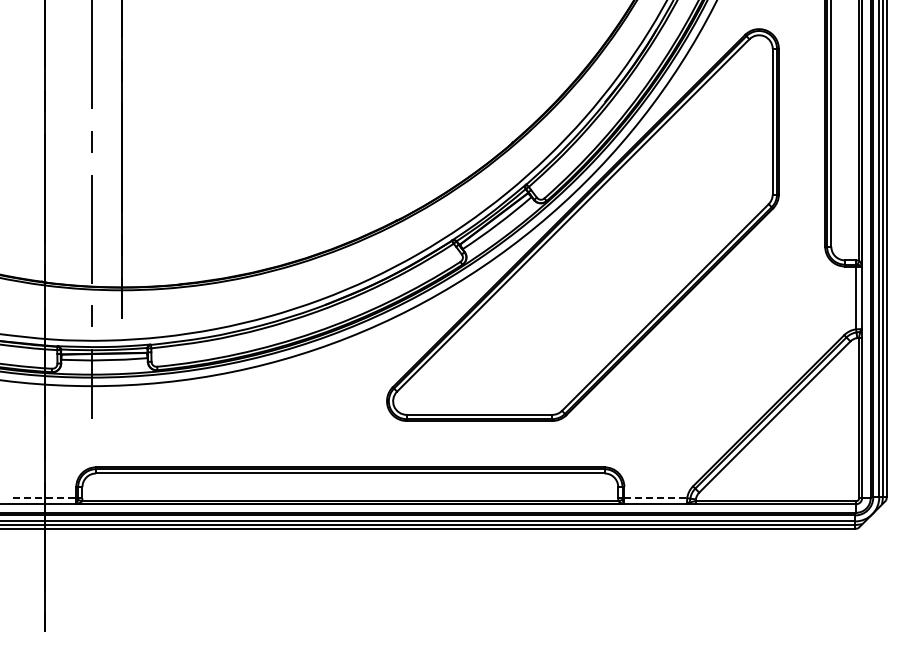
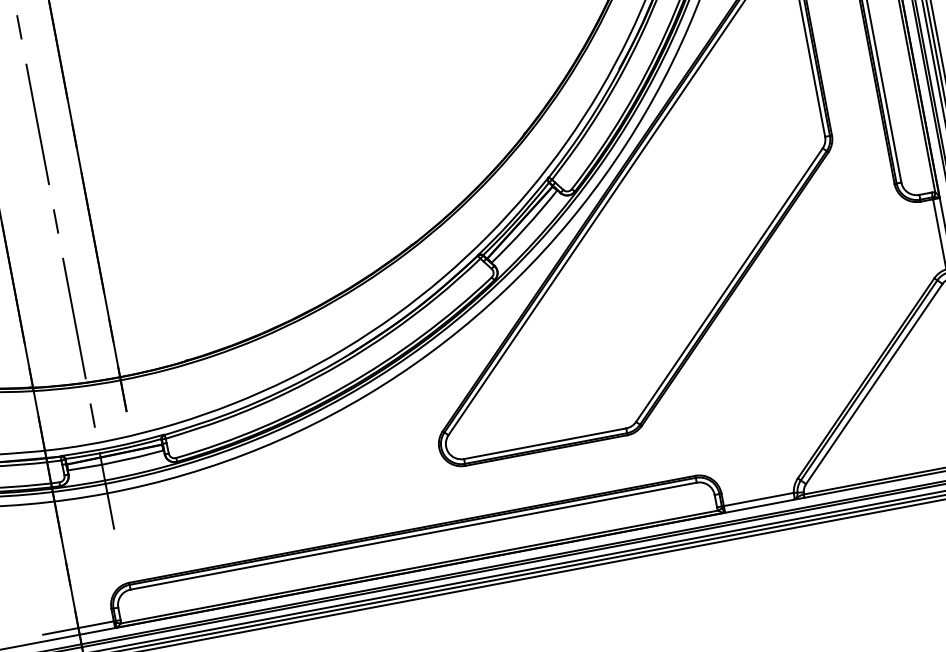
line: (44, 498) -> (78, 628), dashed -> solid
line: (656, 498) -> (759, 499), dashed -> solid

